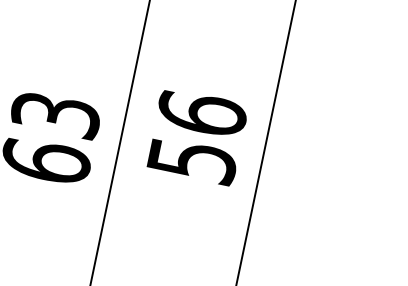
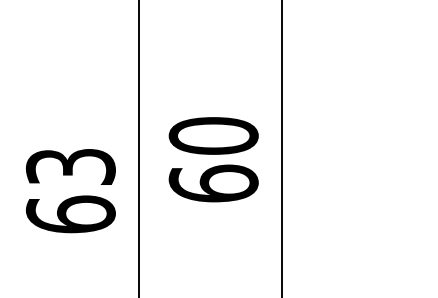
text: (197, 136) -> (213, 159), 56 -> 60

